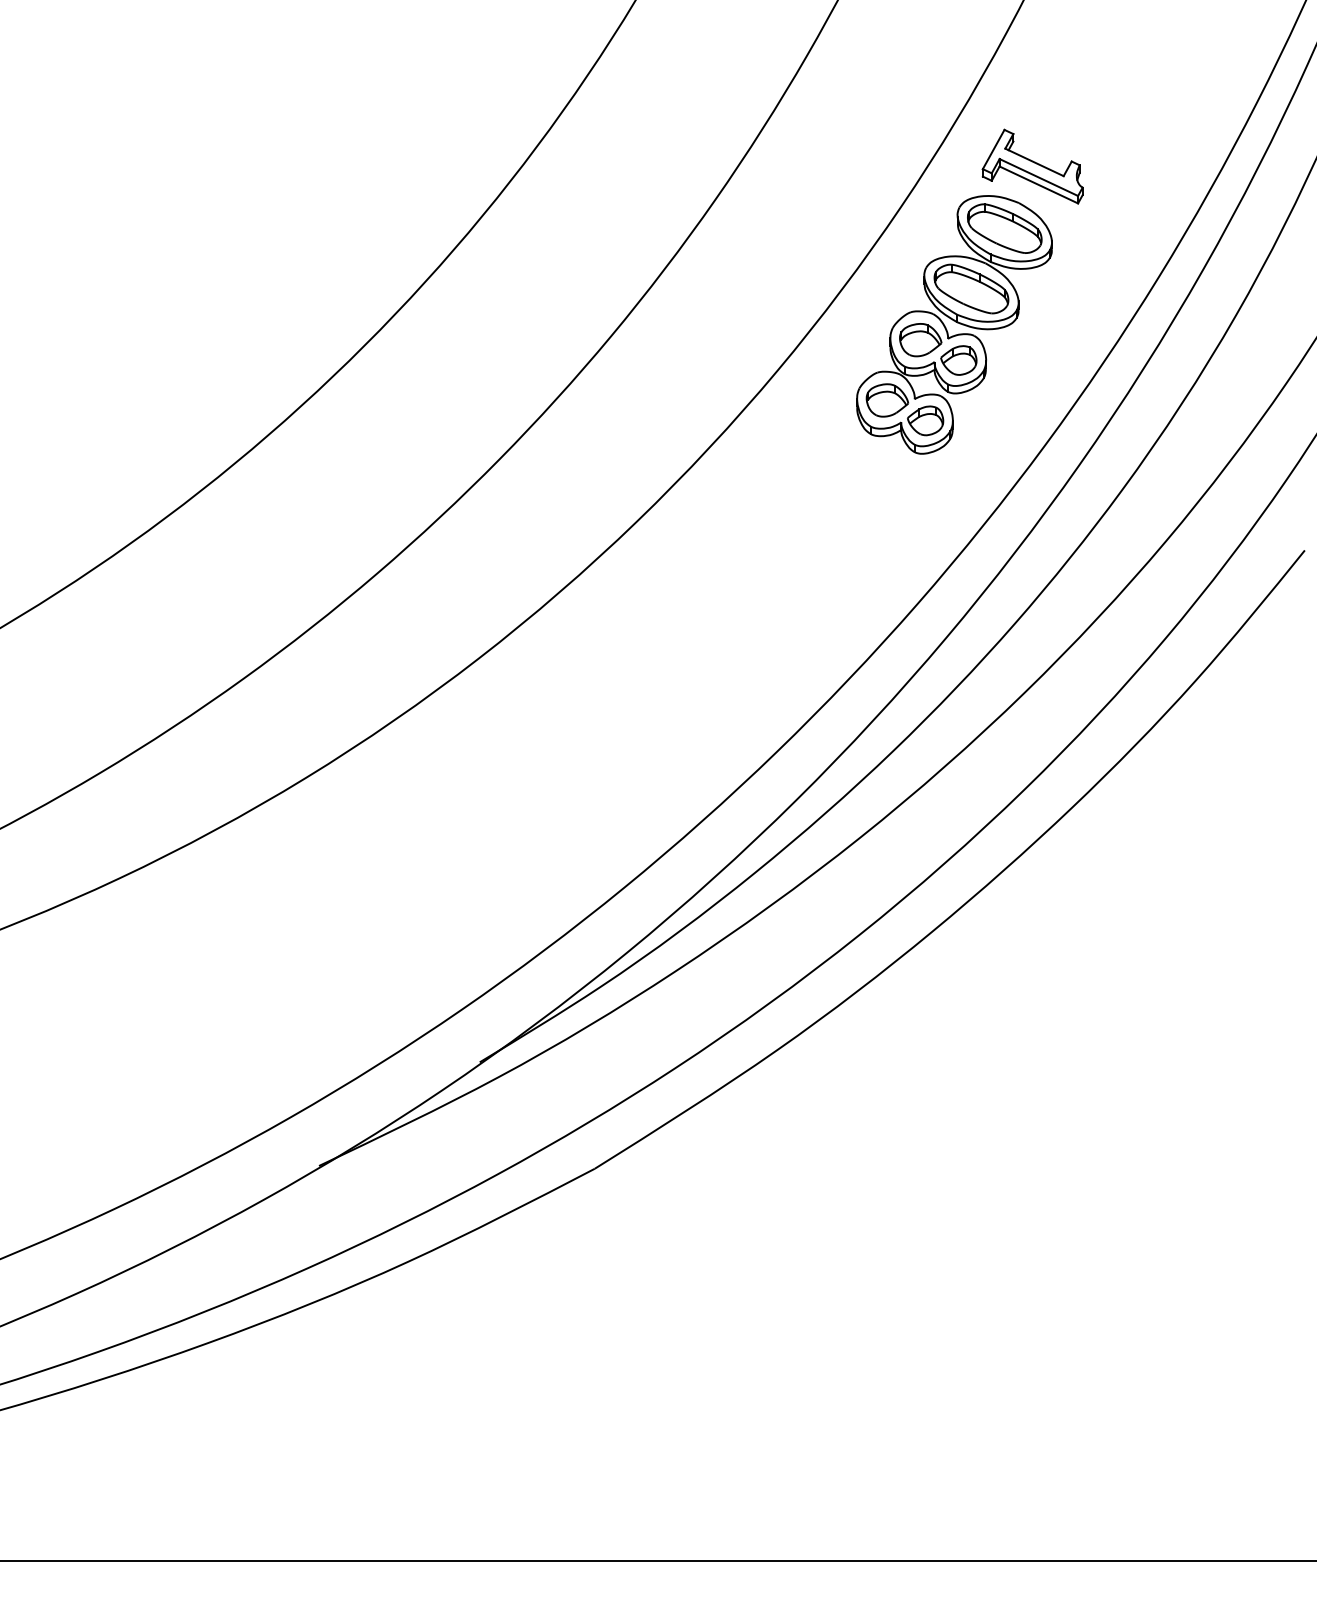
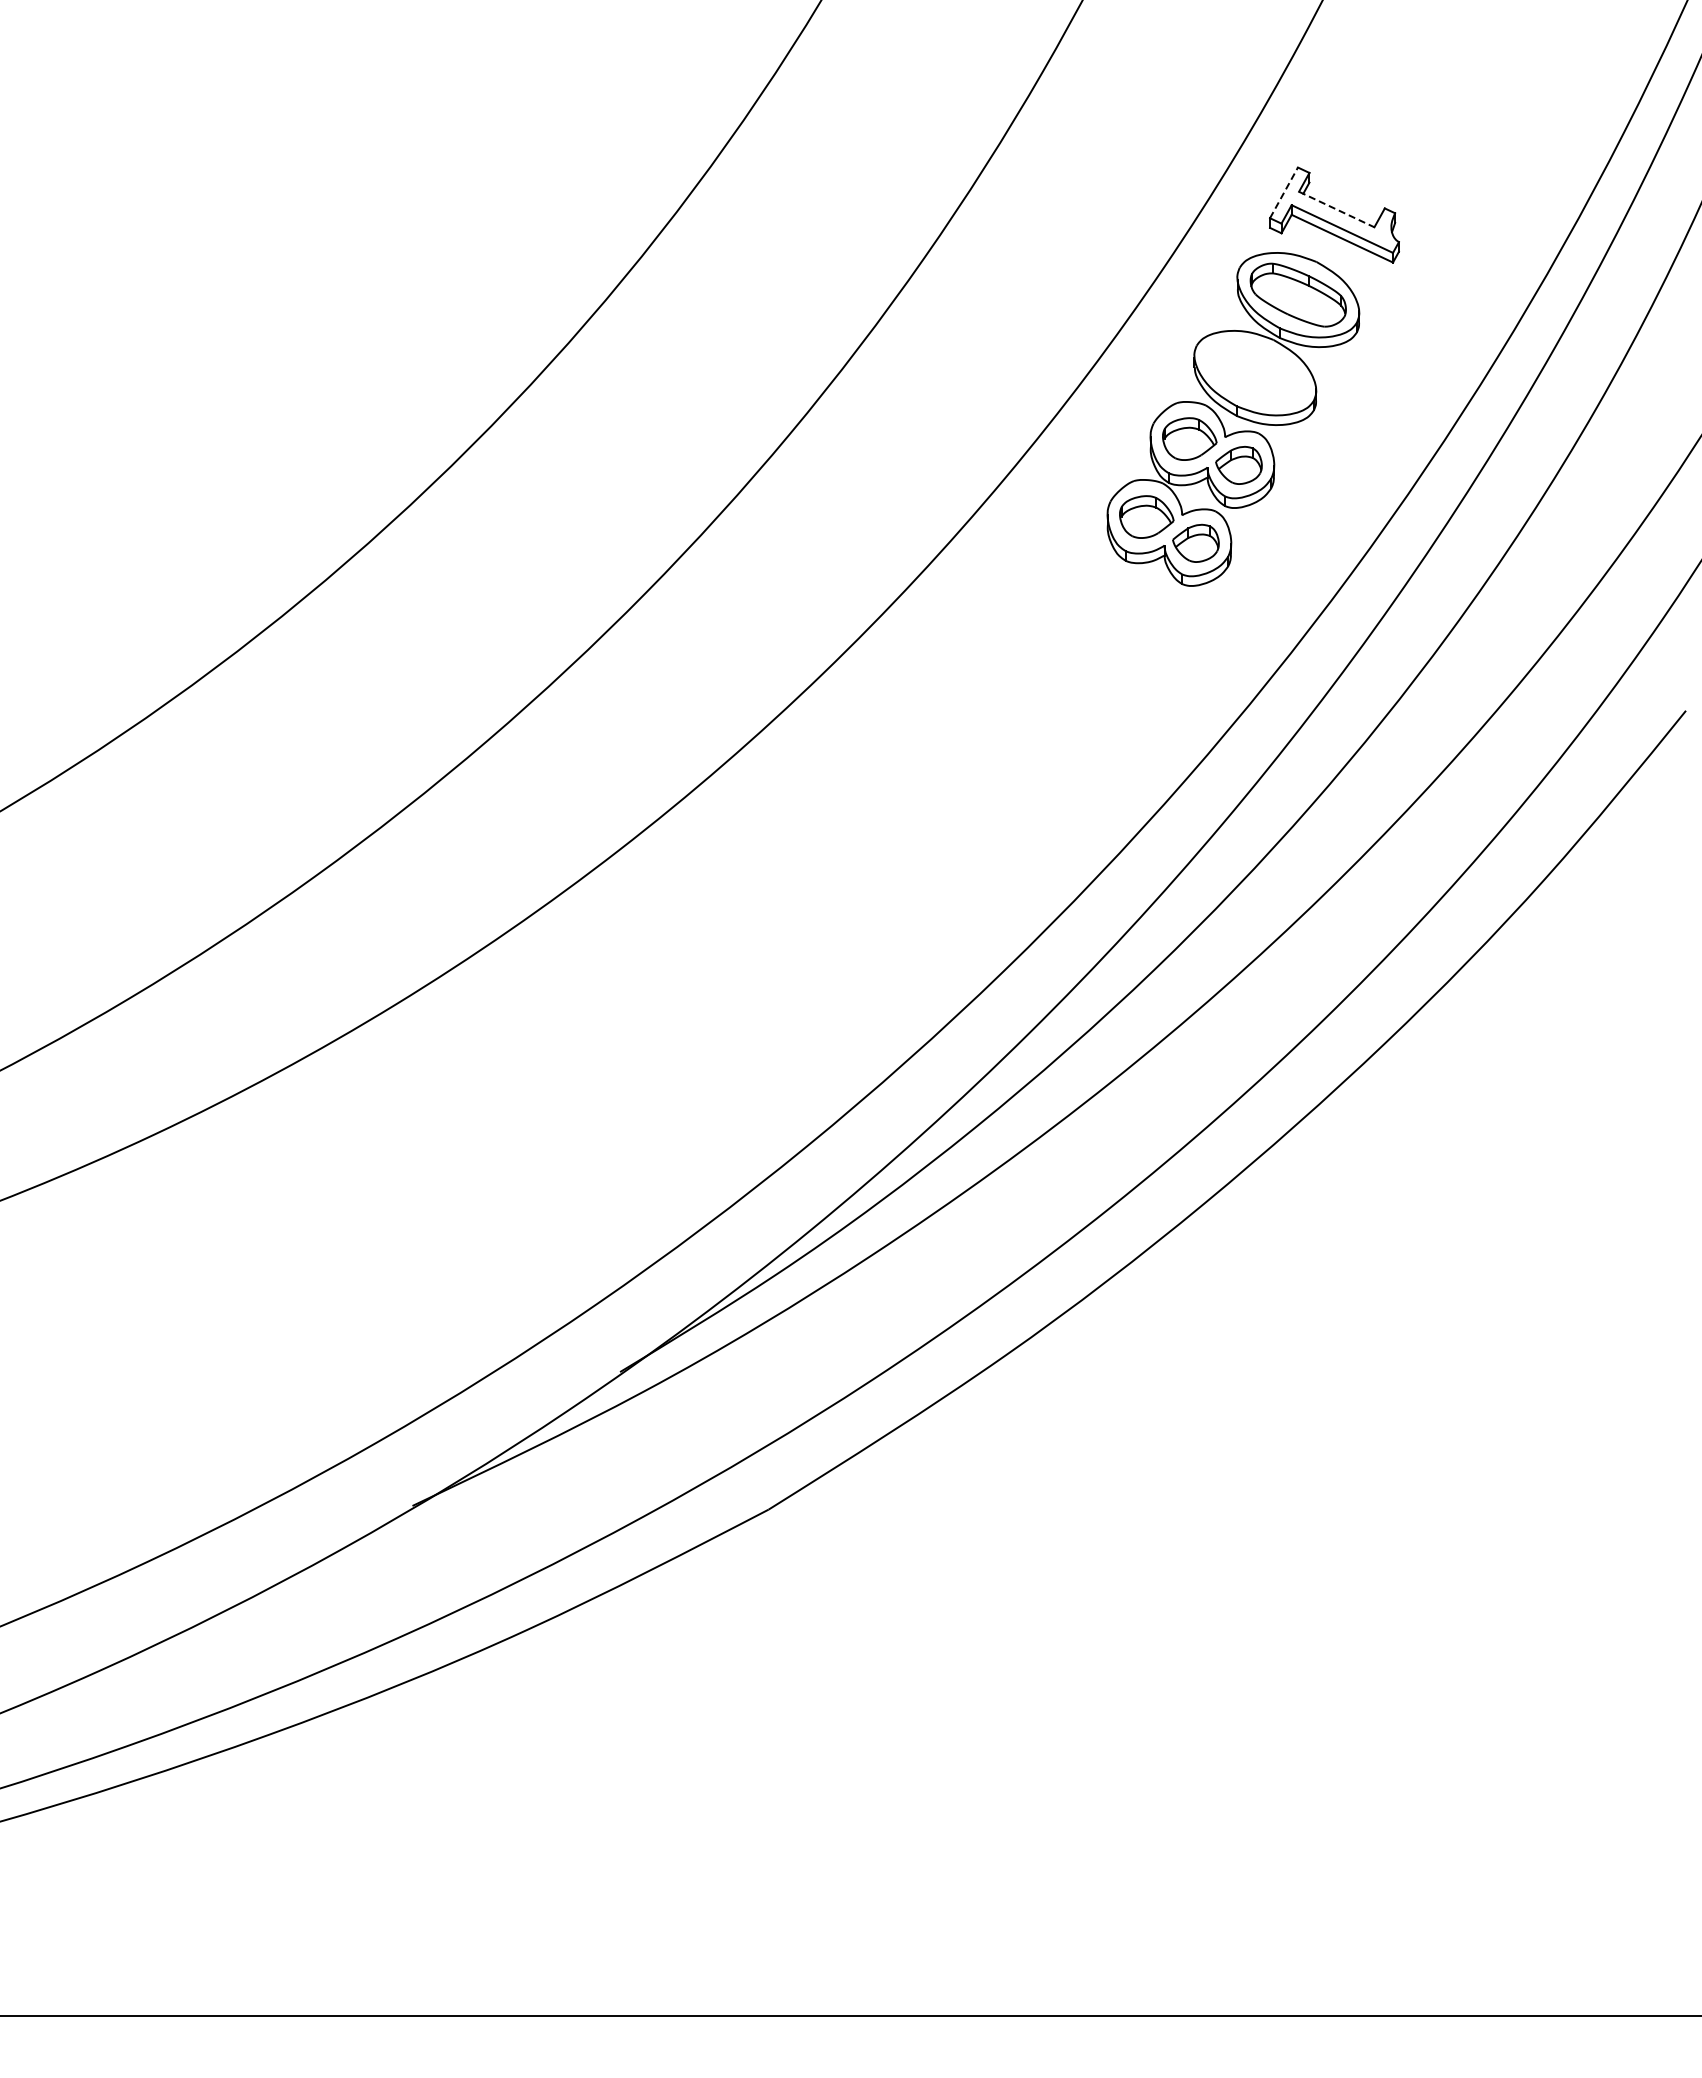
line: (994, 149) -> (1284, 192), solid -> dashed
line: (1034, 162) -> (1336, 209), solid -> dashed
part: (970, 288) -> (1254, 372), removed

